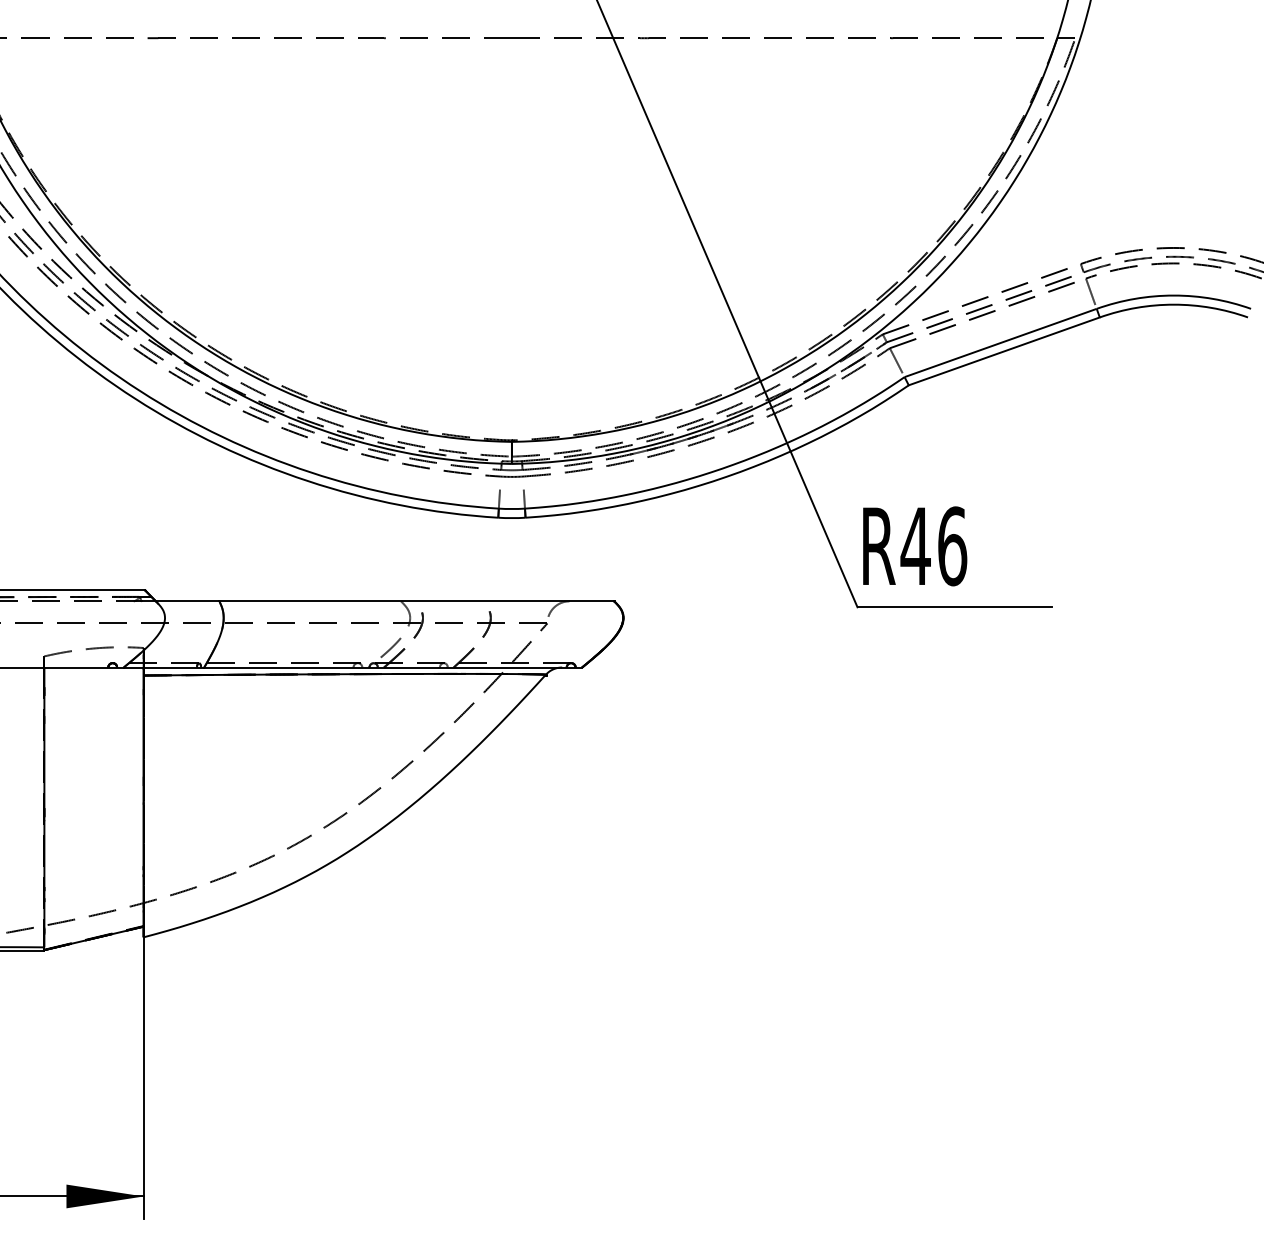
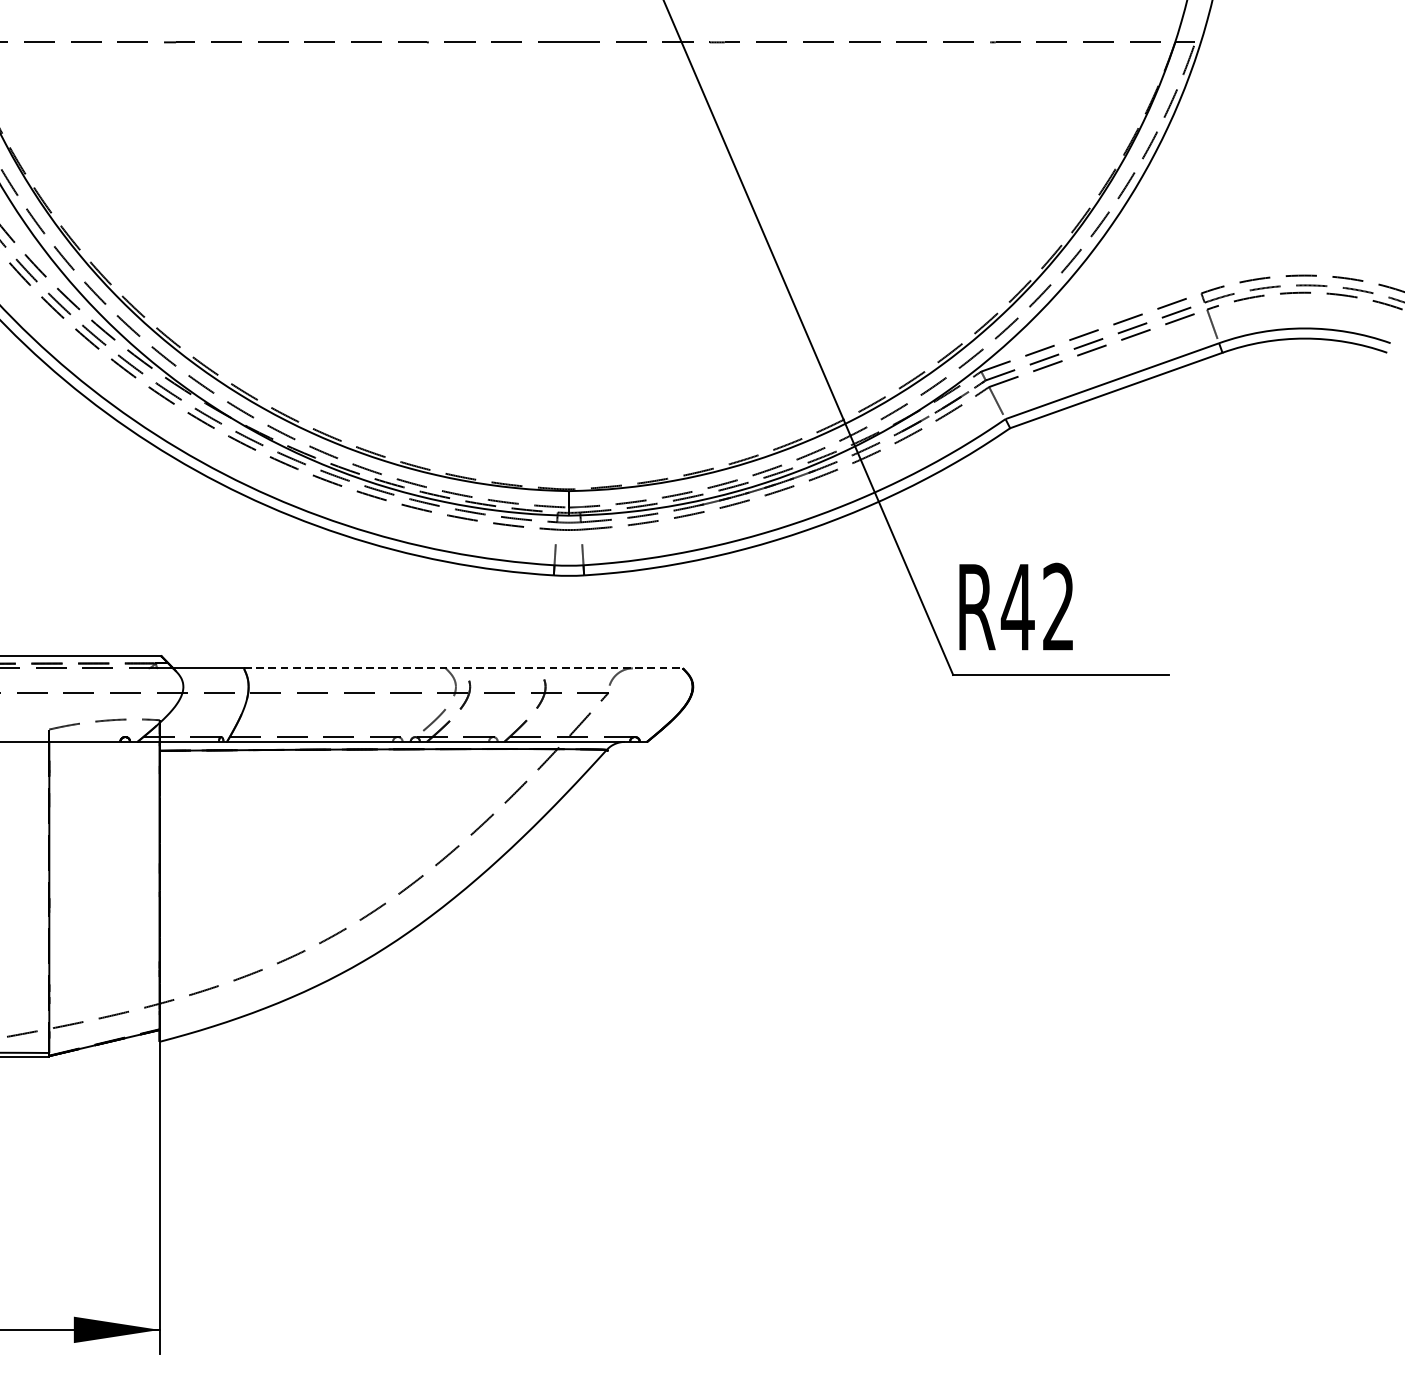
text: (952, 546) -> (1058, 607), R46 -> R42
line: (417, 601) -> (464, 668), solid -> dashed

